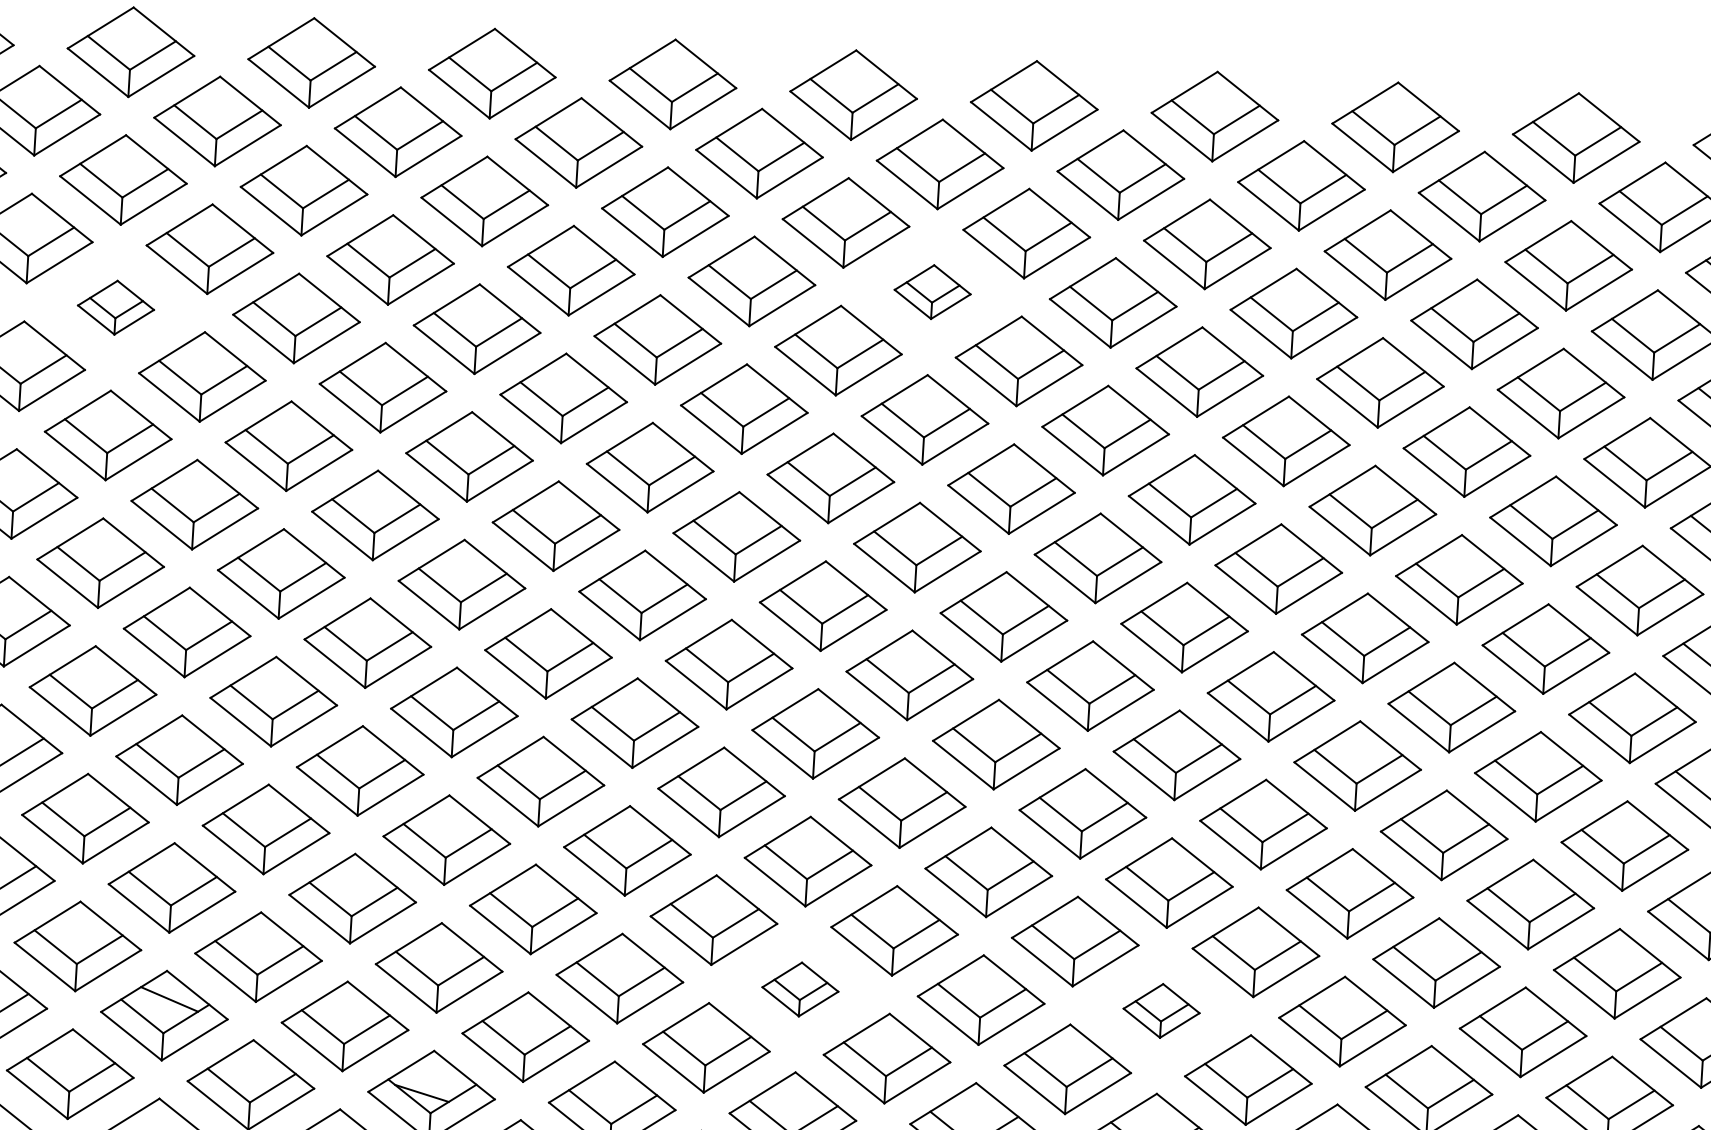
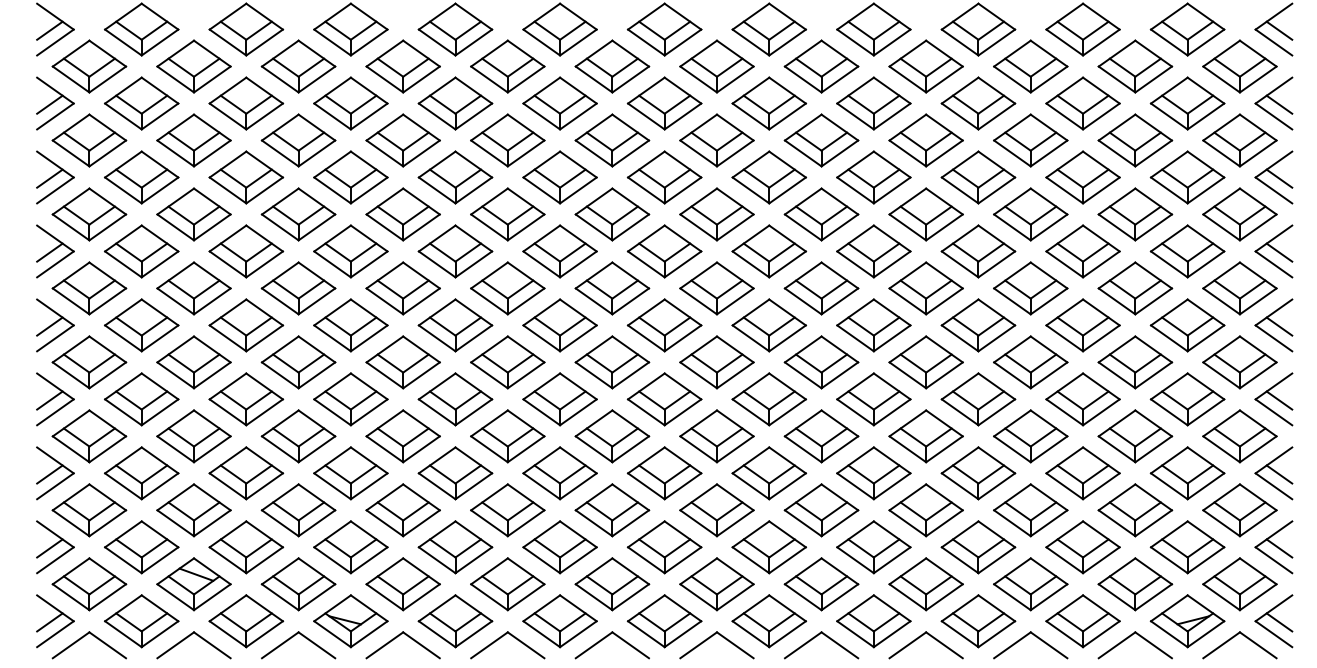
part: (932, 292) -> (612, 140), size x1.67
part: (115, 307) -> (141, 177), size x1.67
part: (799, 989) -> (559, 547), size x1.67
part: (1160, 1011) -> (768, 547), size x1.67

